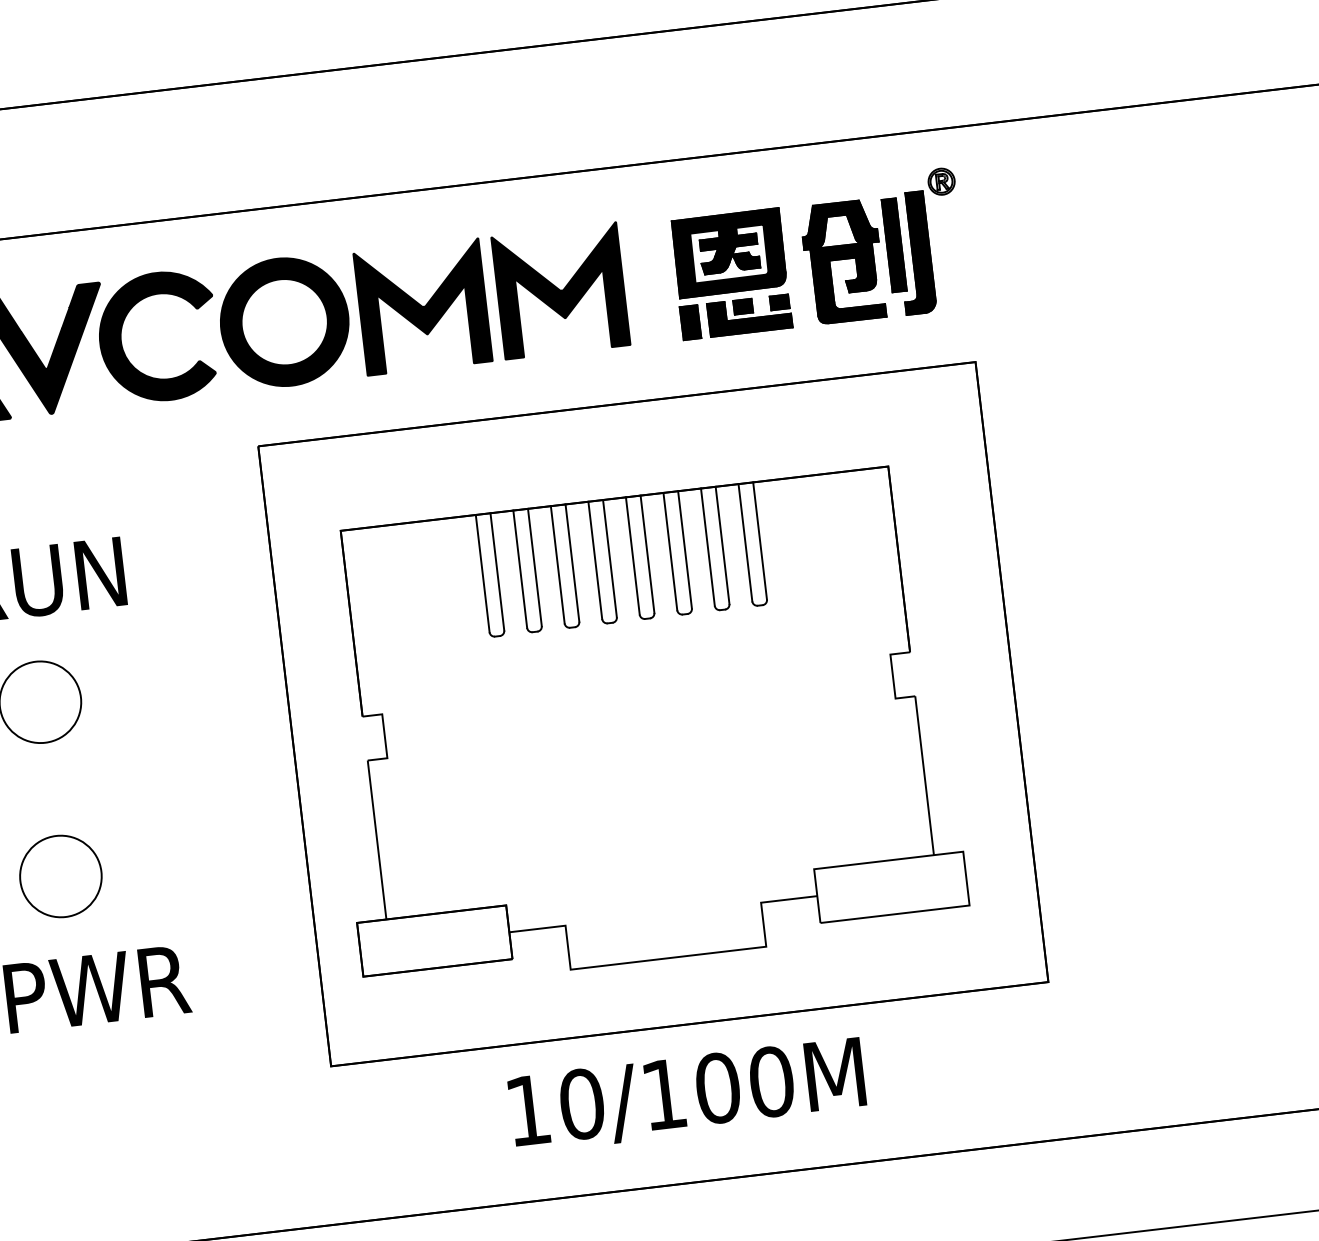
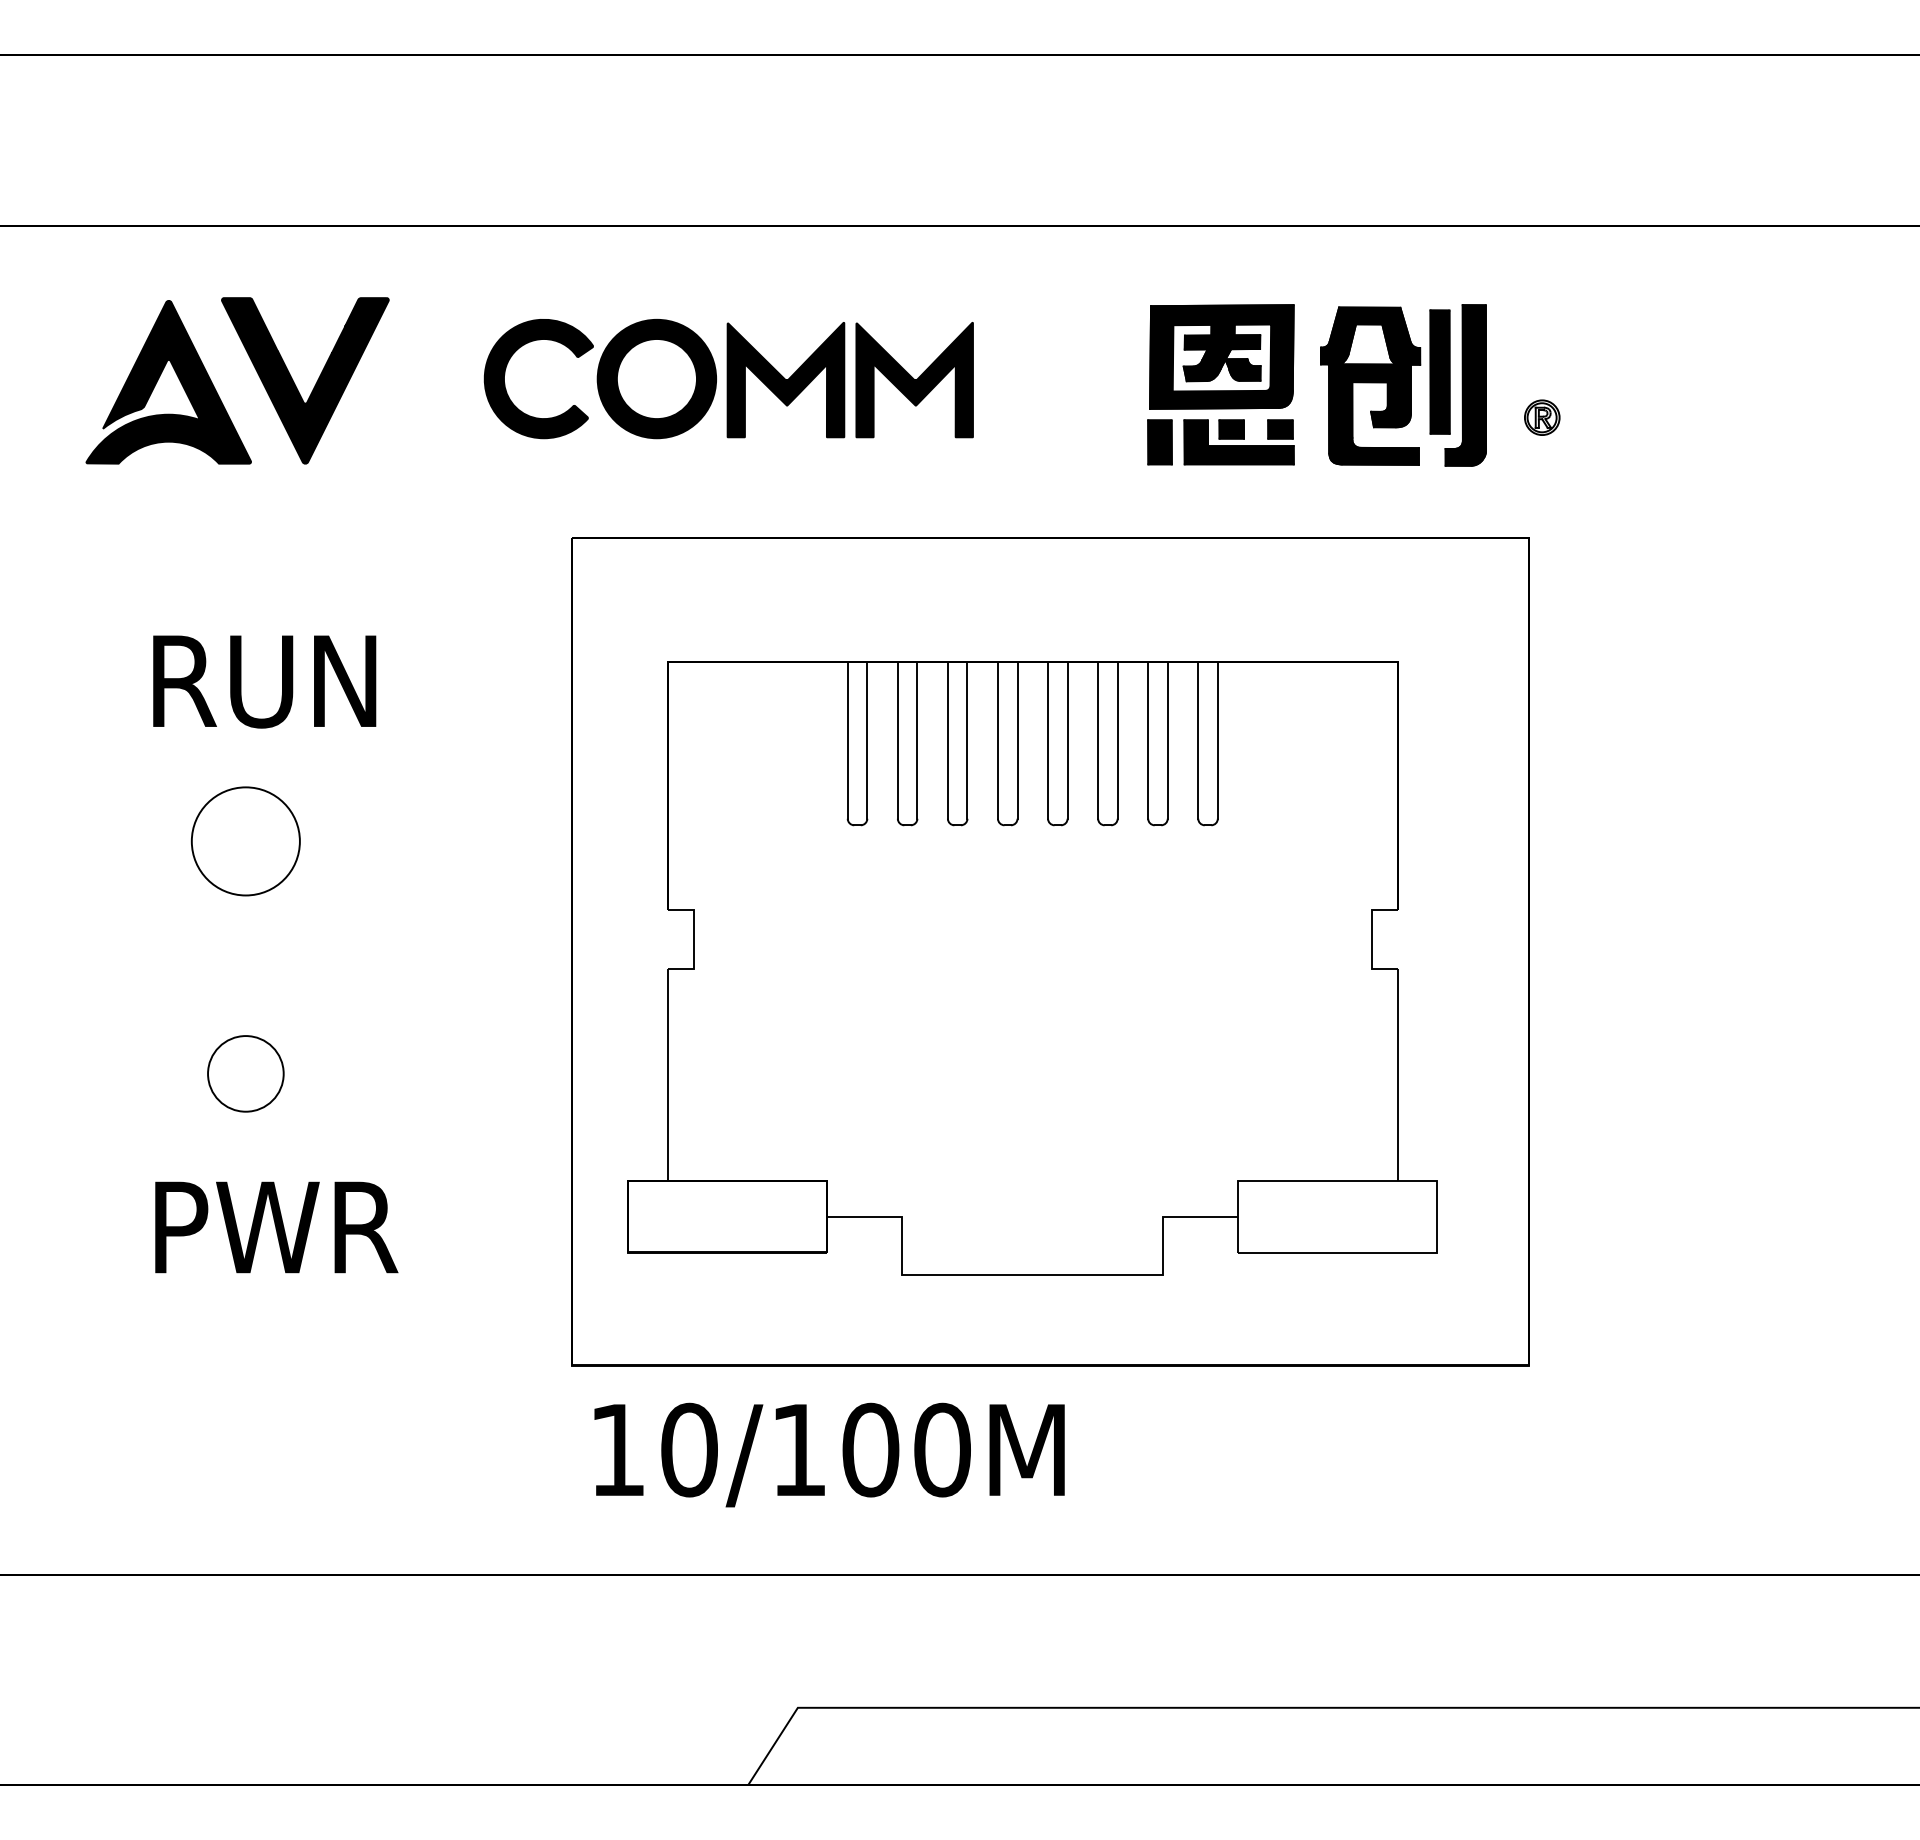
part: (941, 181) -> (1542, 417), moved
part: (361, 312) -> (728, 378), size x0.7
circle: (60, 876) -> (245, 1073), size x0.7
text: (687, 1095) -> (829, 1454), moved

